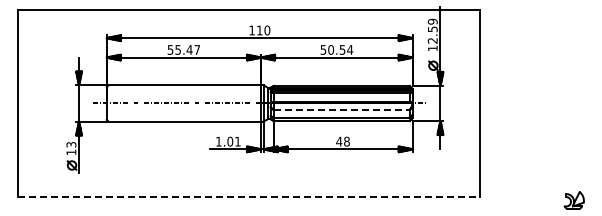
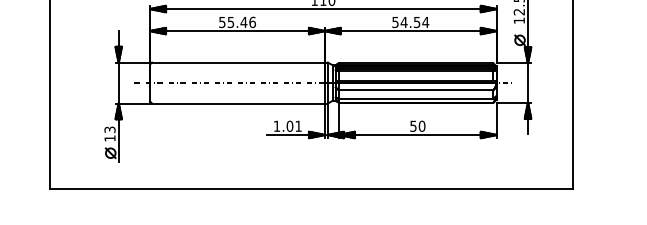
text: (197, 49) -> (252, 21), 55.47 -> 55.46
text: (331, 49) -> (404, 21), 50.54 -> 54.54
line: (342, 109) -> (417, 89), dashed -> solid
text: (342, 141) -> (417, 126), 48 -> 50
line: (248, 196) -> (310, 188), dashed -> solid

